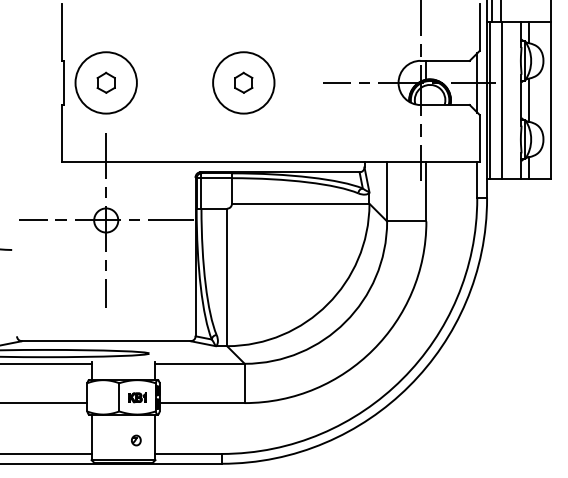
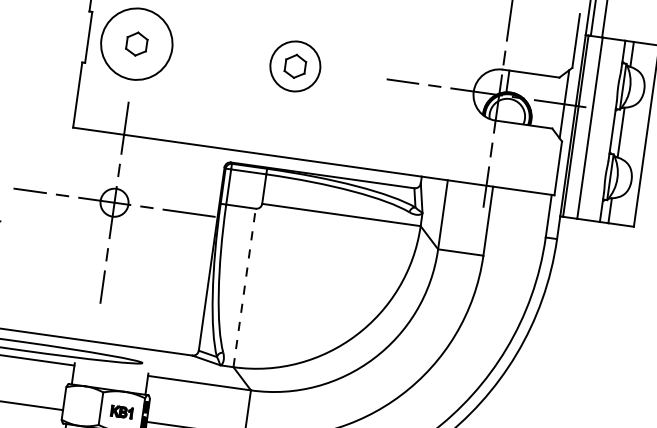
circle: (243, 82) -> (295, 65), size x0.7
line: (227, 277) -> (245, 288), solid -> dashed

